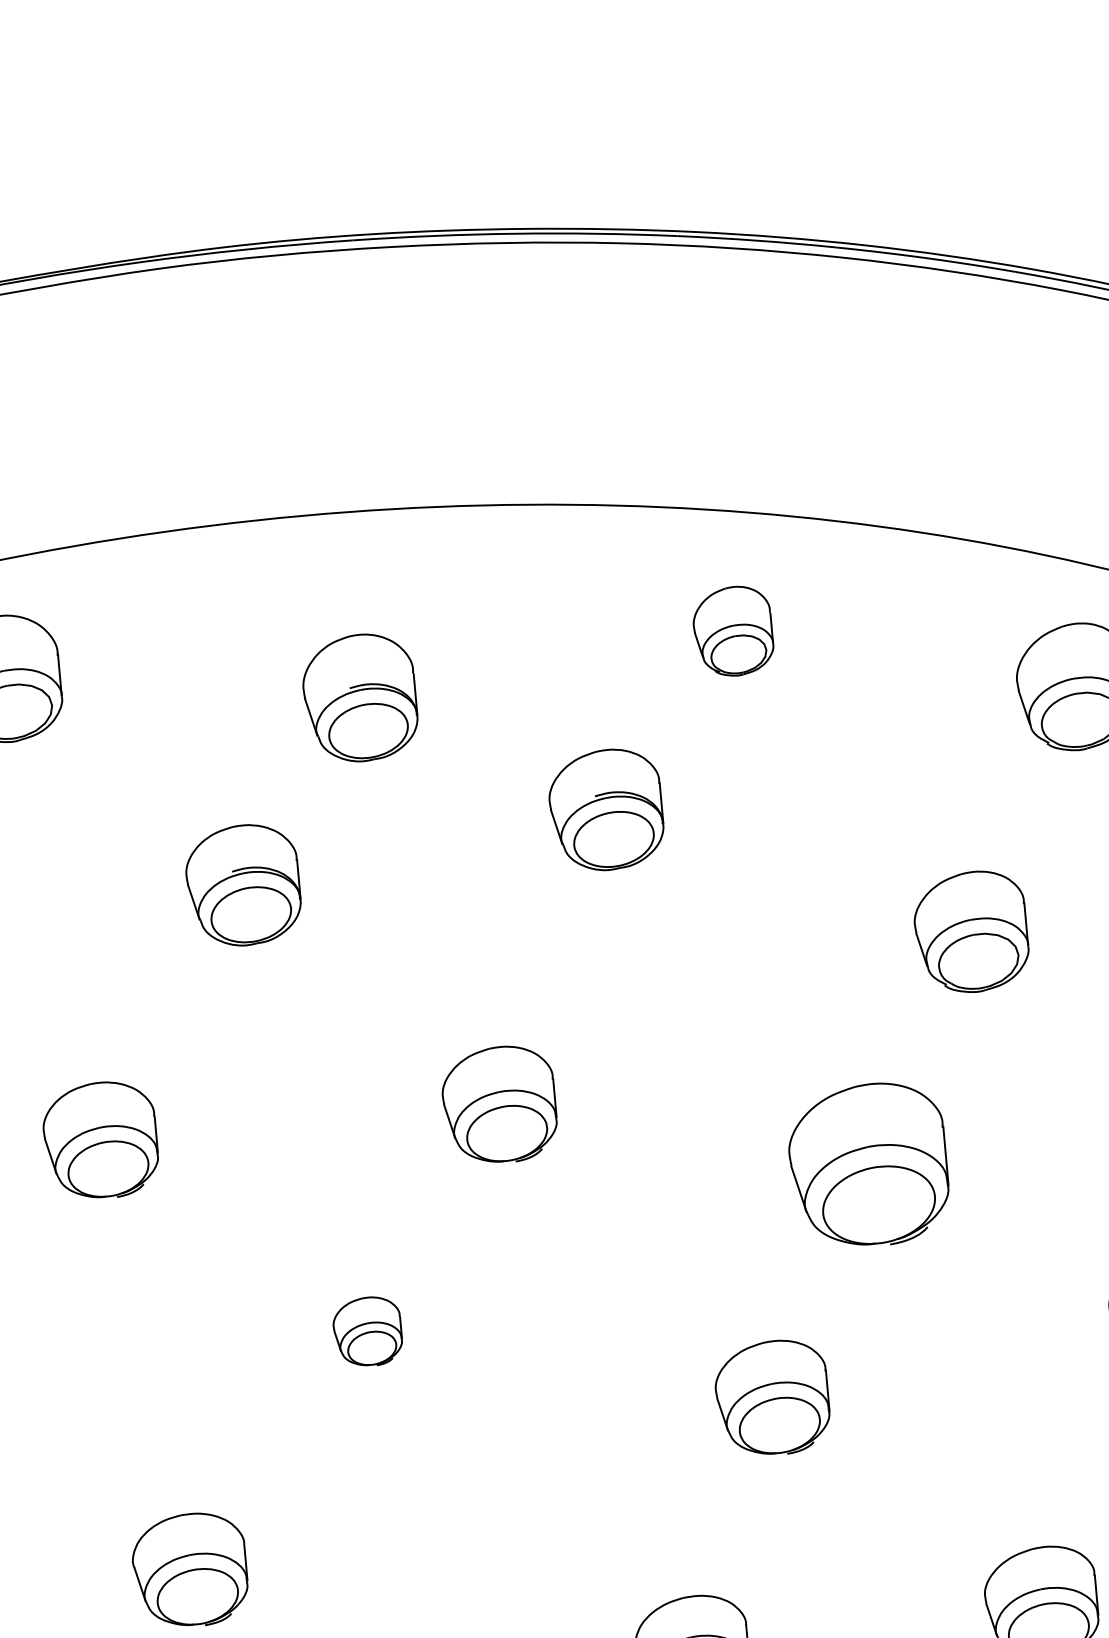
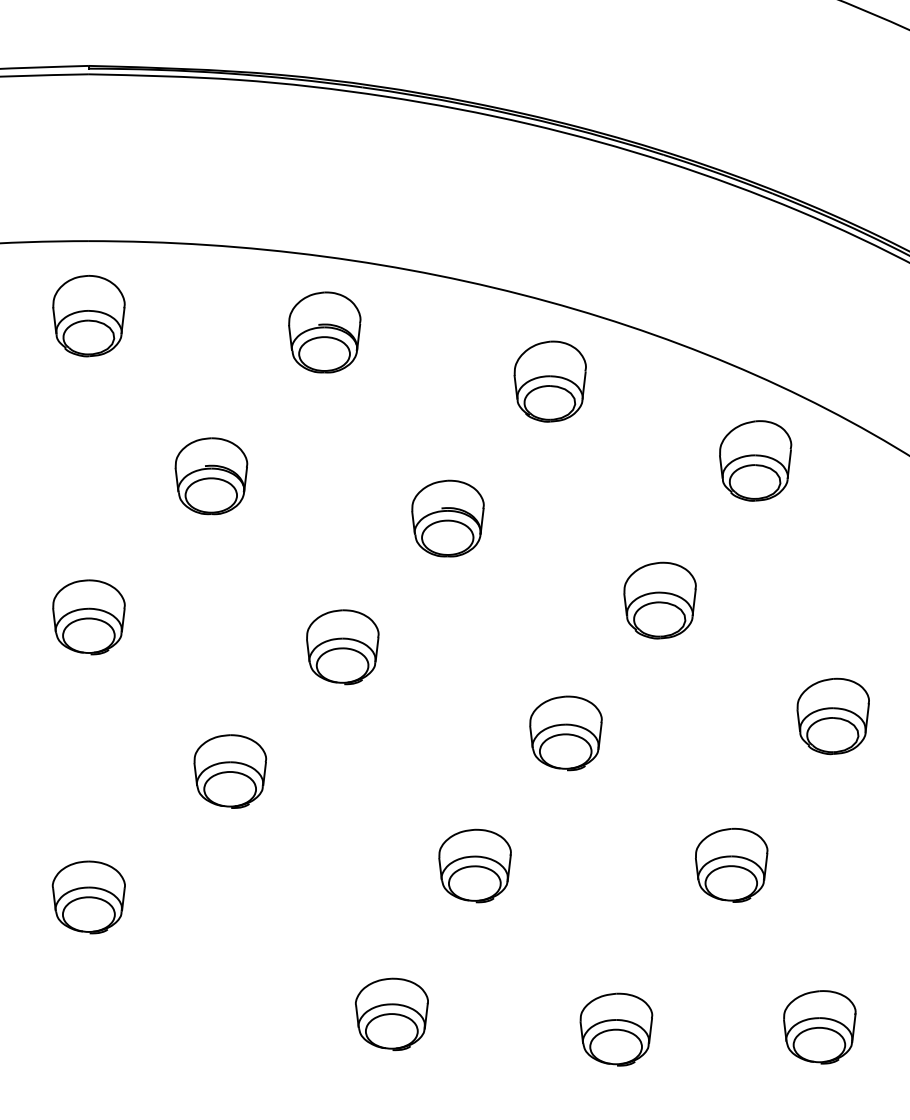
part: (733, 631) -> (549, 381), size x1.43
part: (361, 698) -> (324, 332), moved
part: (607, 809) -> (447, 518), moved
part: (870, 1166) -> (565, 733), size x0.71
part: (369, 1331) -> (230, 771), size x1.67

